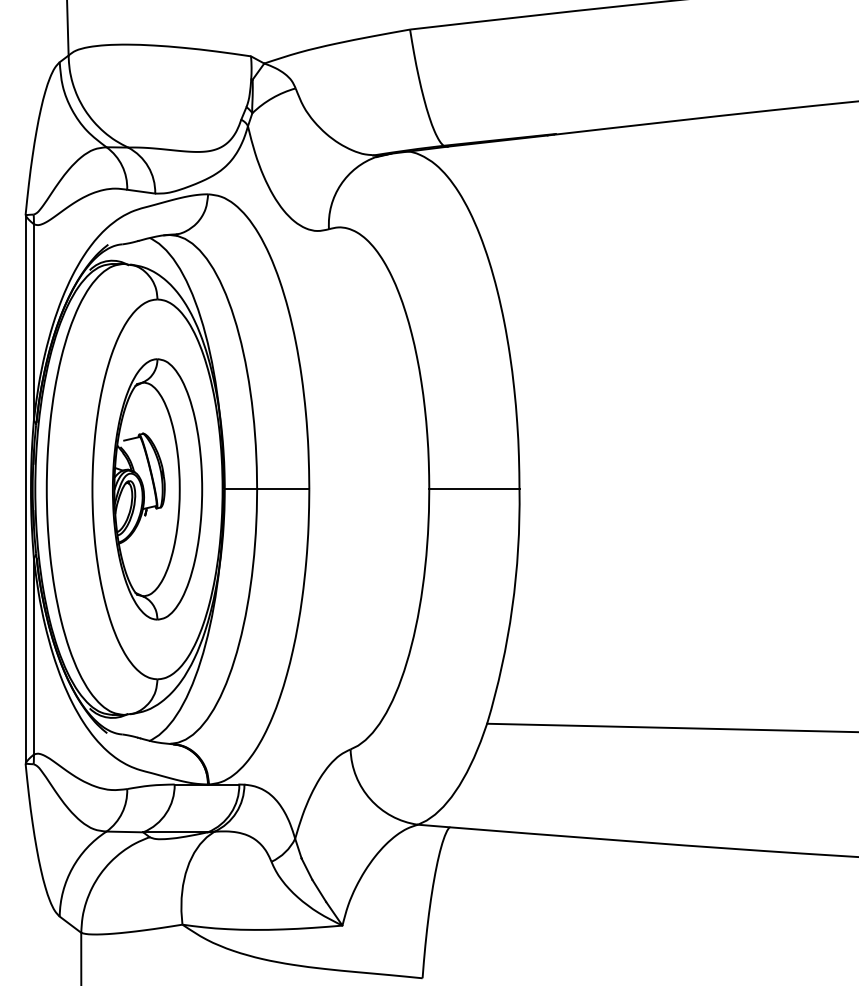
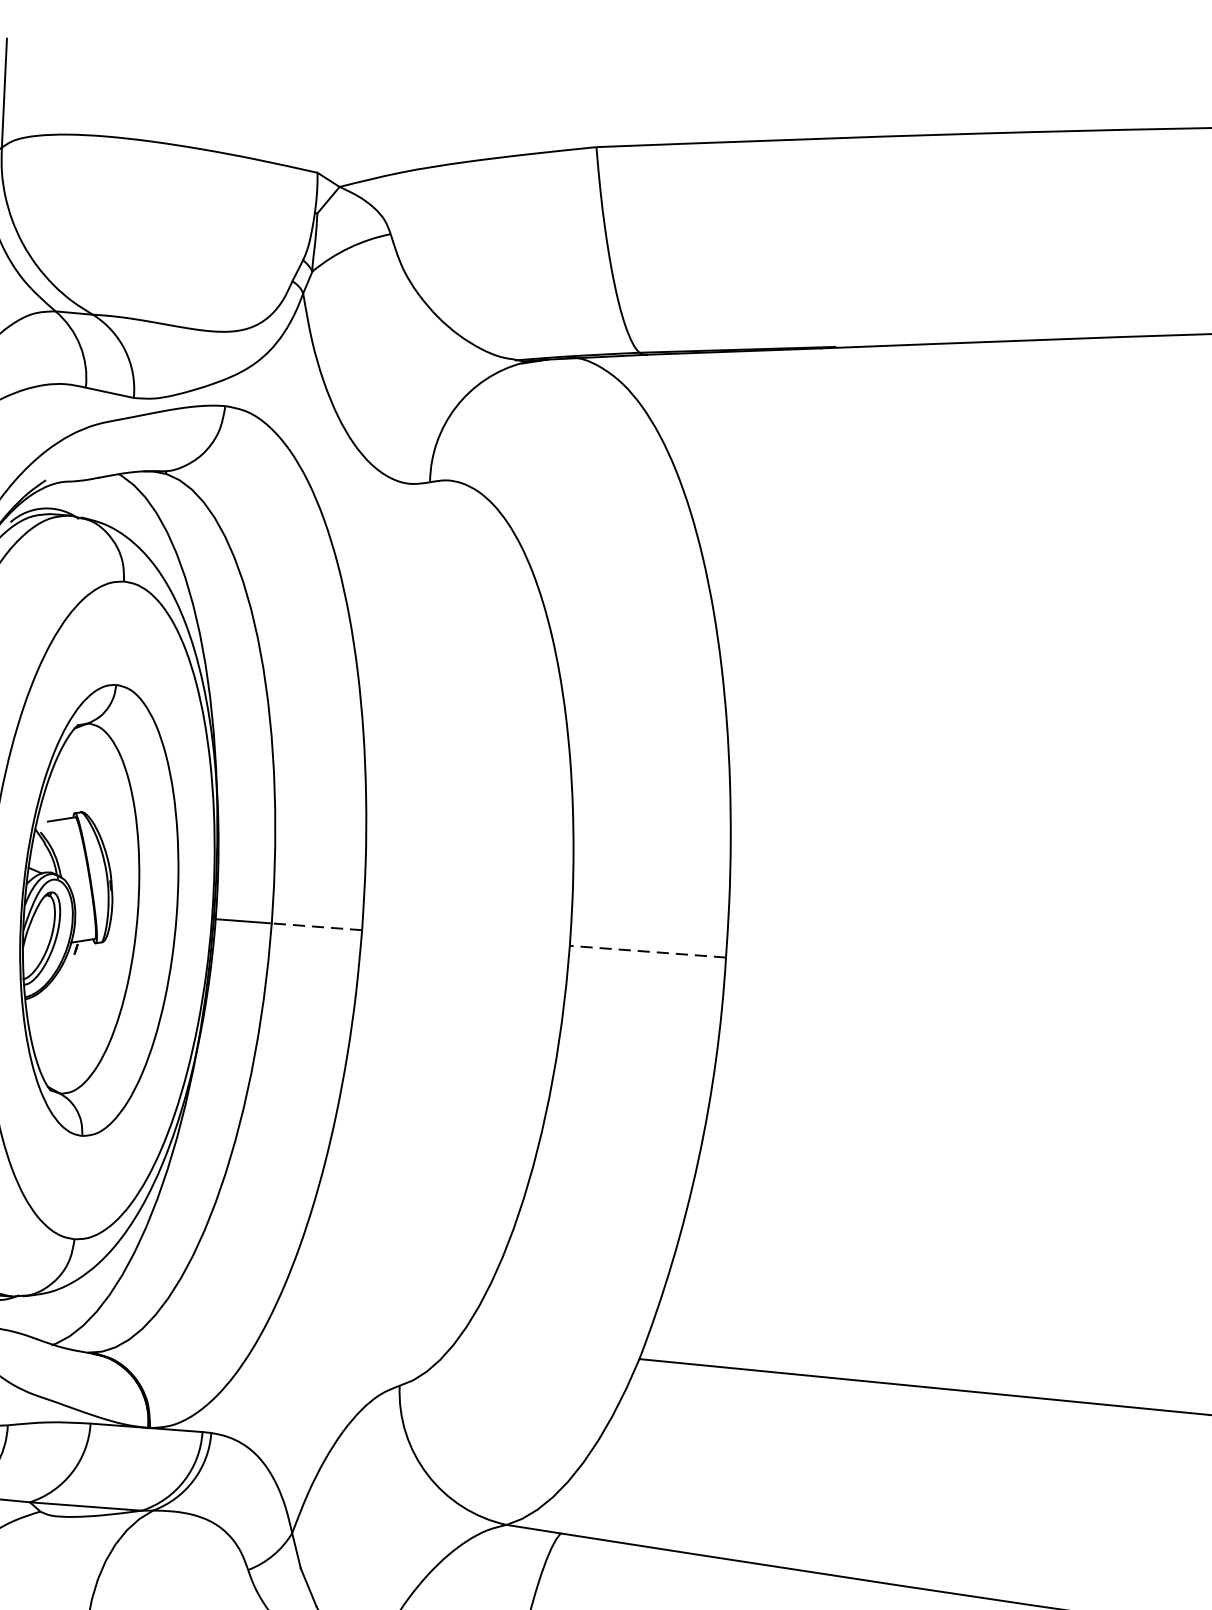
line: (282, 489) -> (315, 926), solid -> dashed
line: (473, 489) -> (646, 951), solid -> dashed

